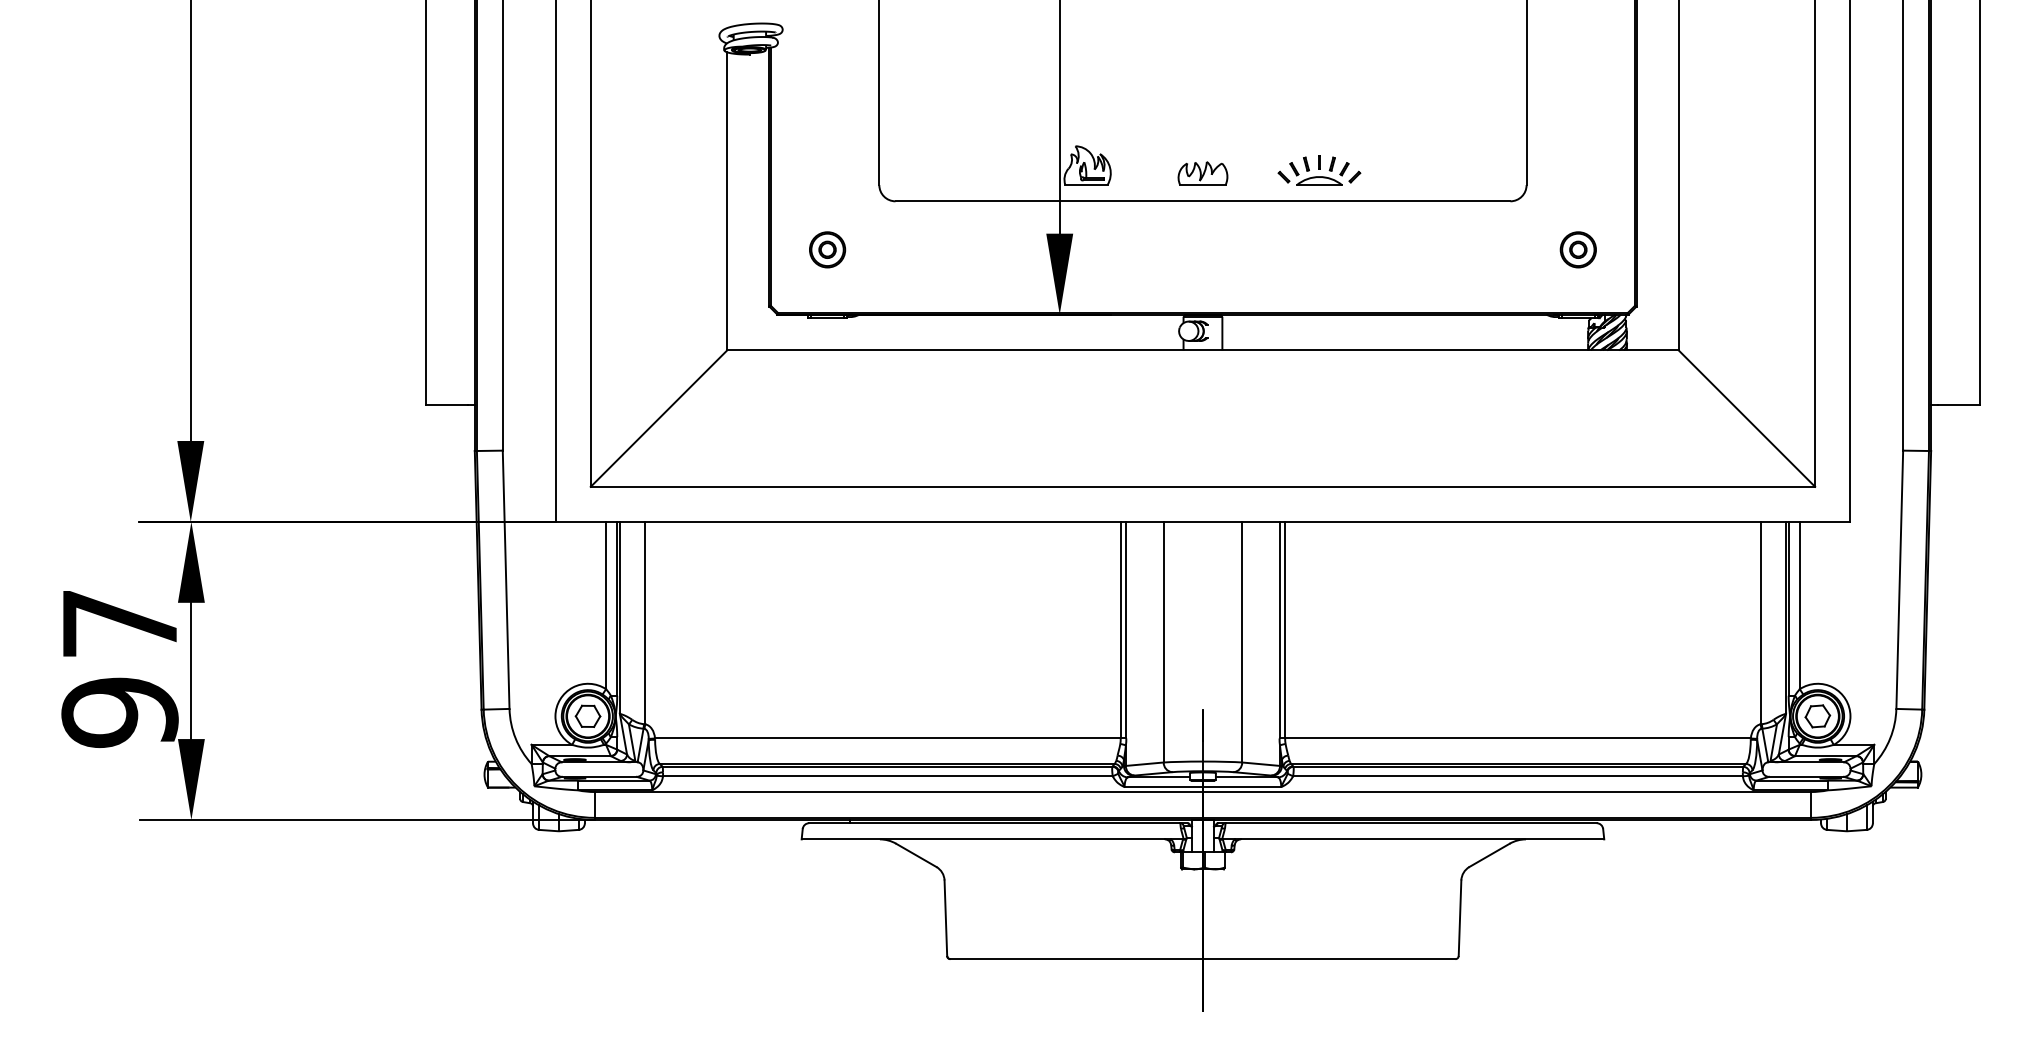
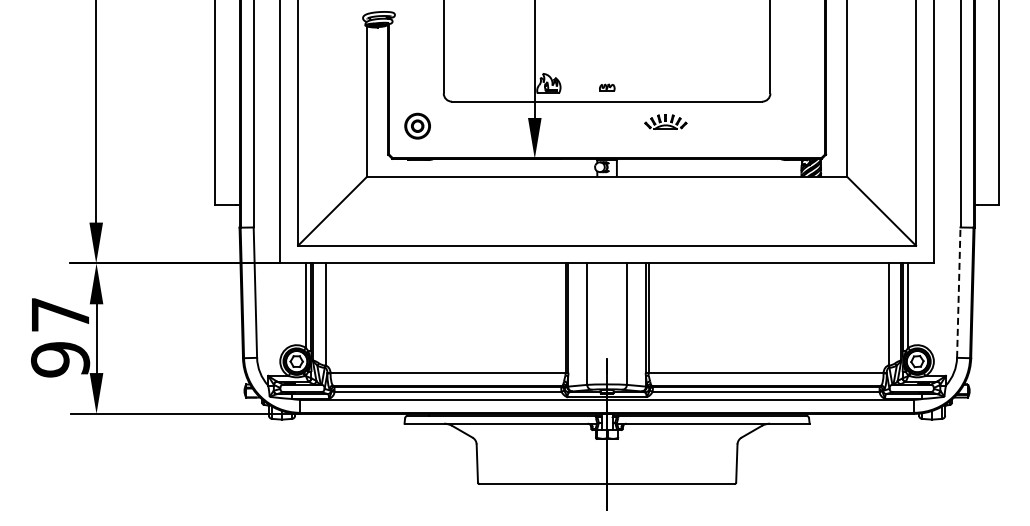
part: (1318, 169) -> (665, 121), moved
part: (1203, 173) -> (607, 87), size x0.6
part: (827, 248) -> (417, 125), size x1.4
part: (1578, 248) -> (796, 125), removed
line: (1899, 579) -> (958, 292), solid -> dashed

